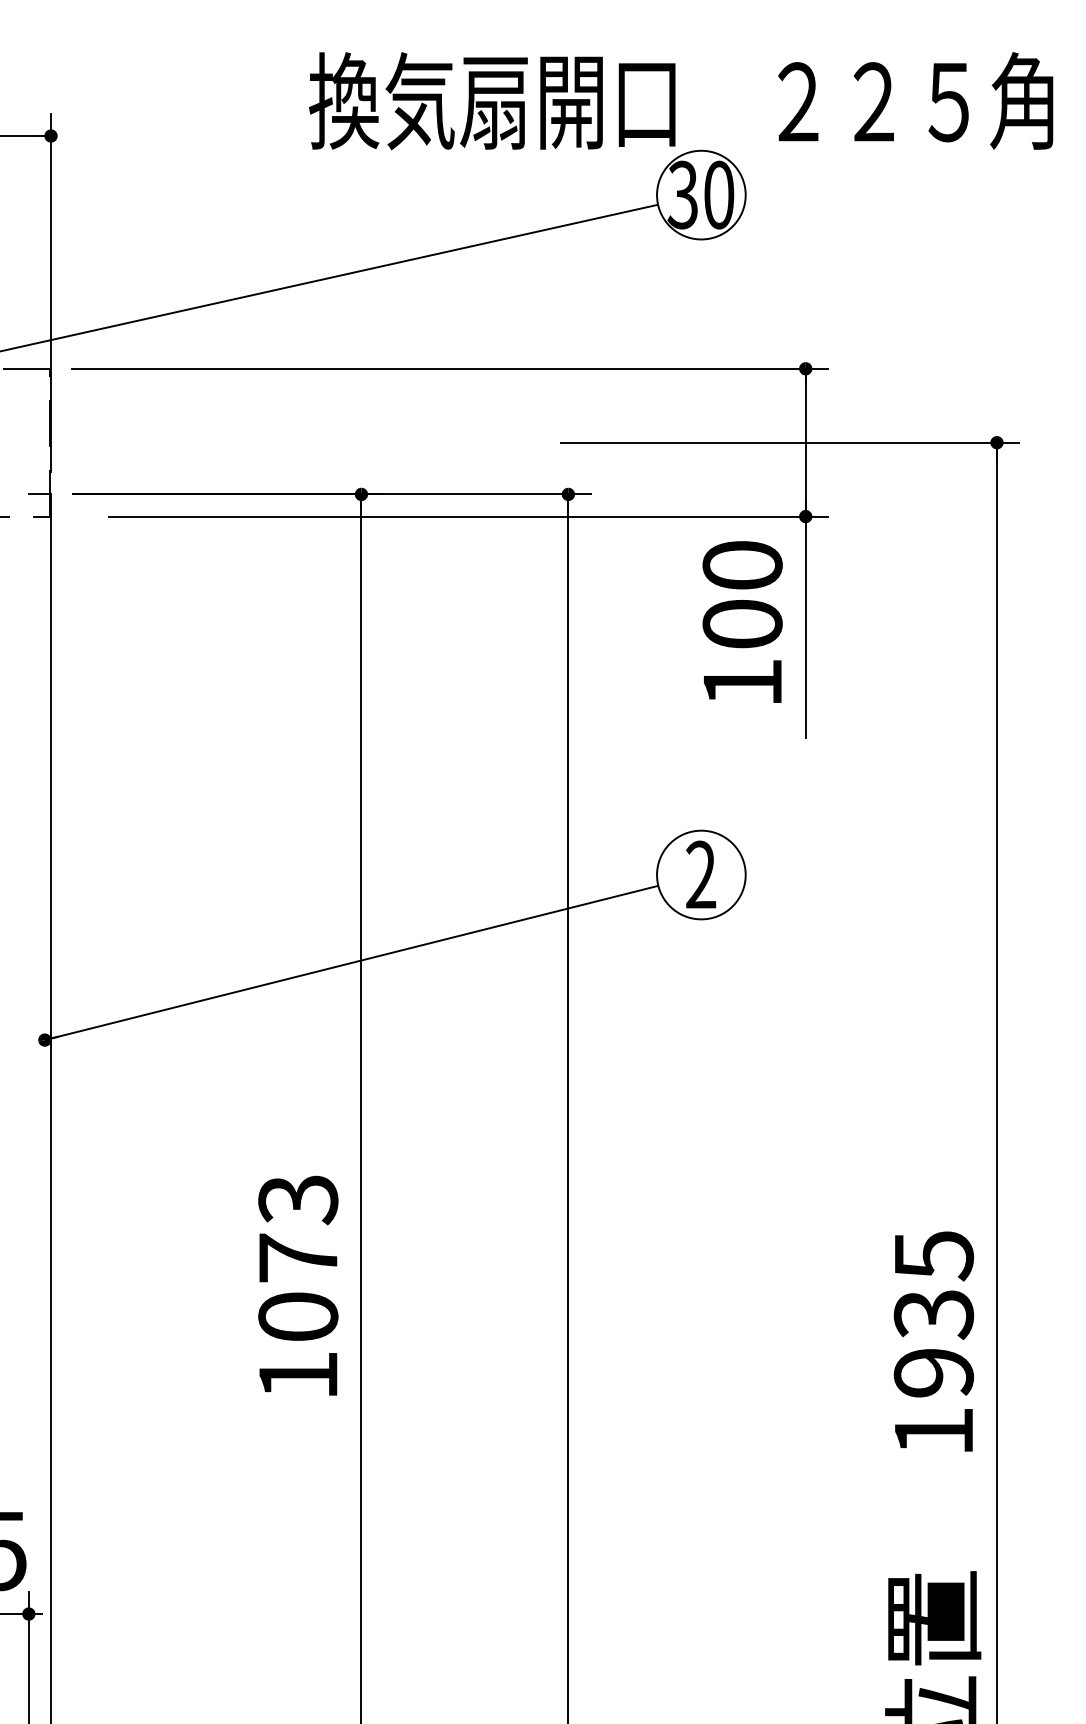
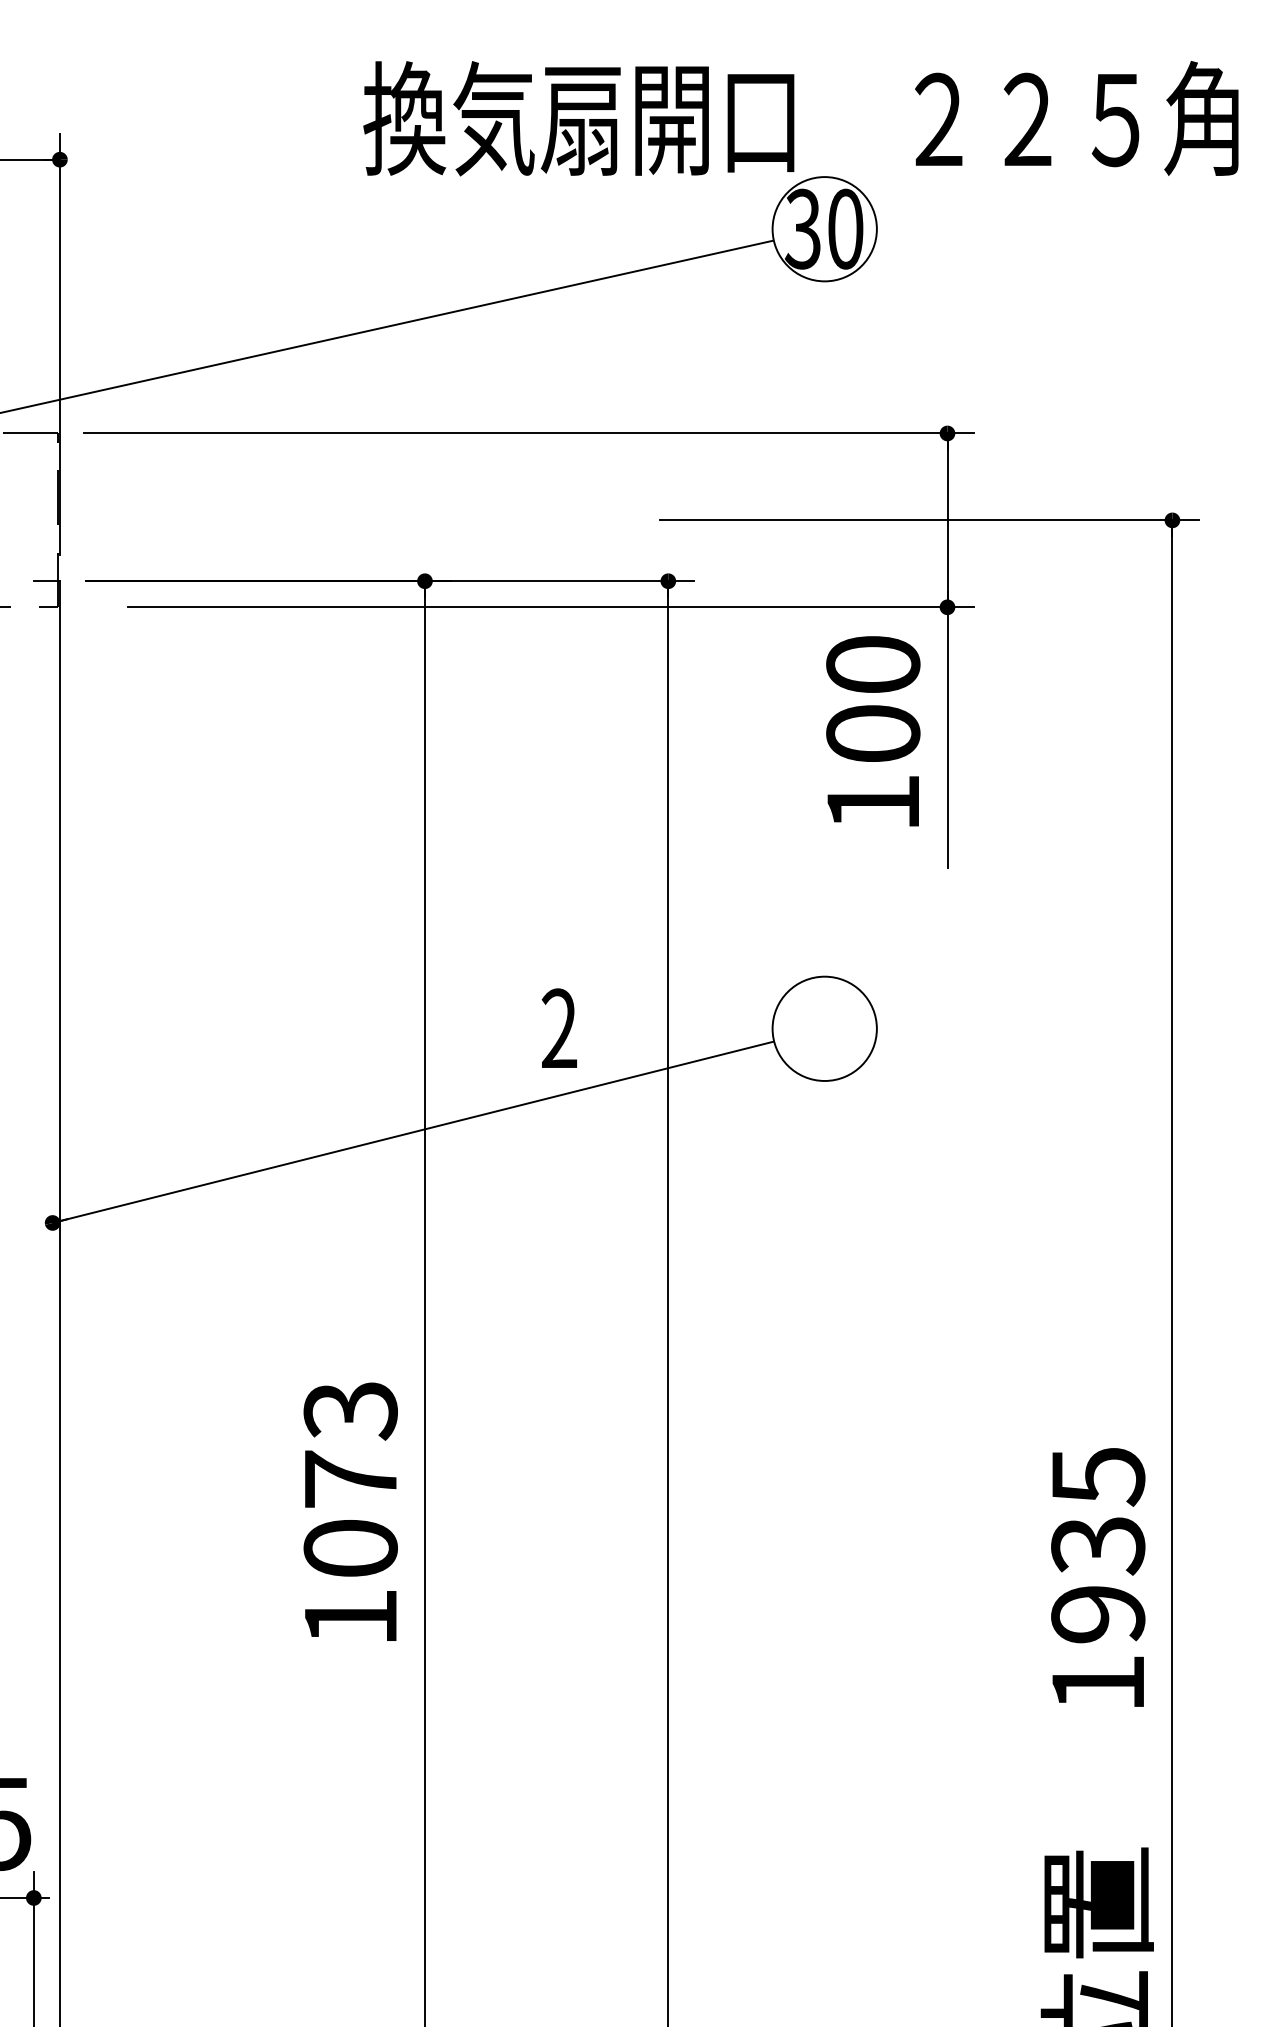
text: (700, 873) -> (558, 1027), moved

